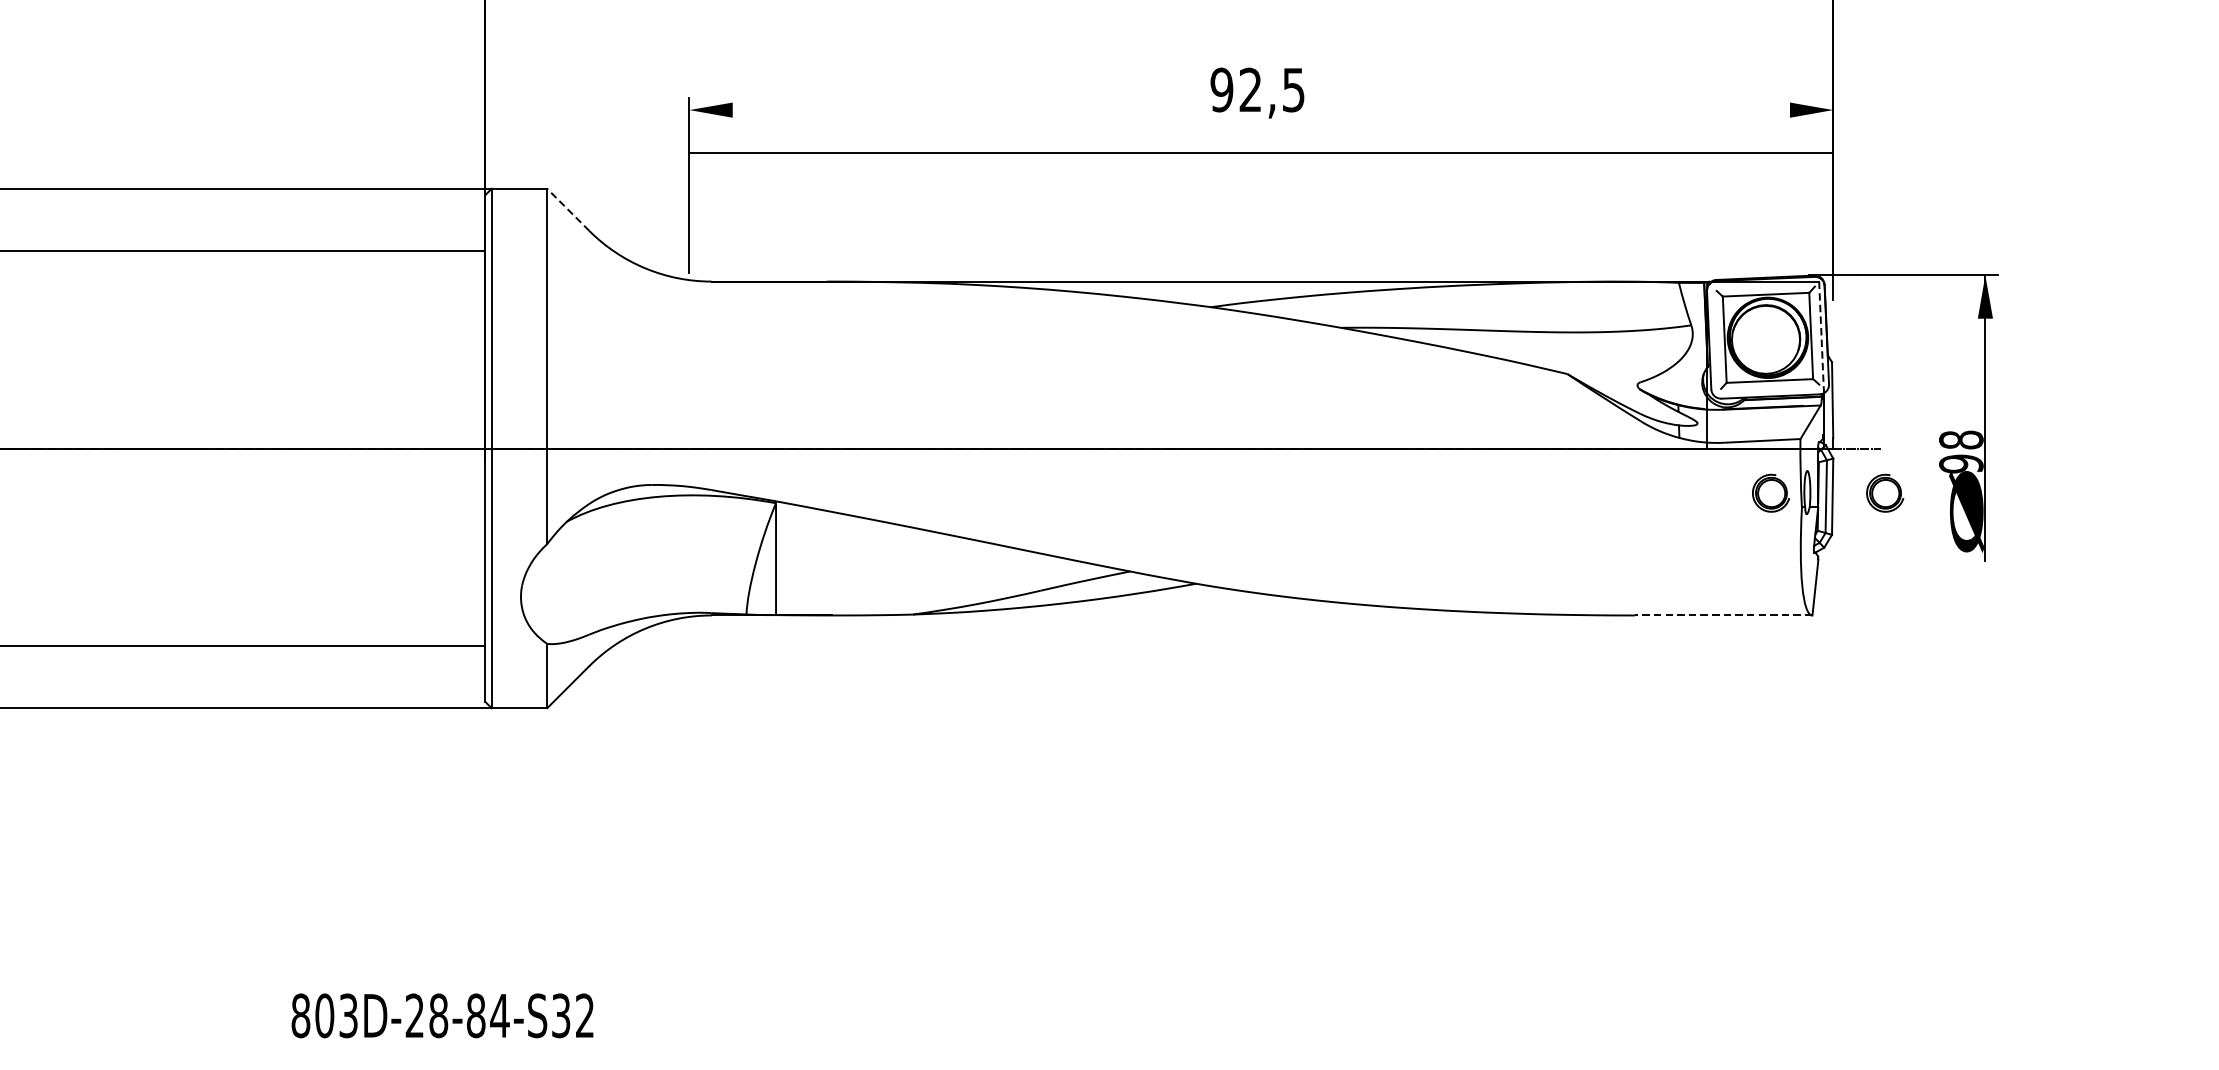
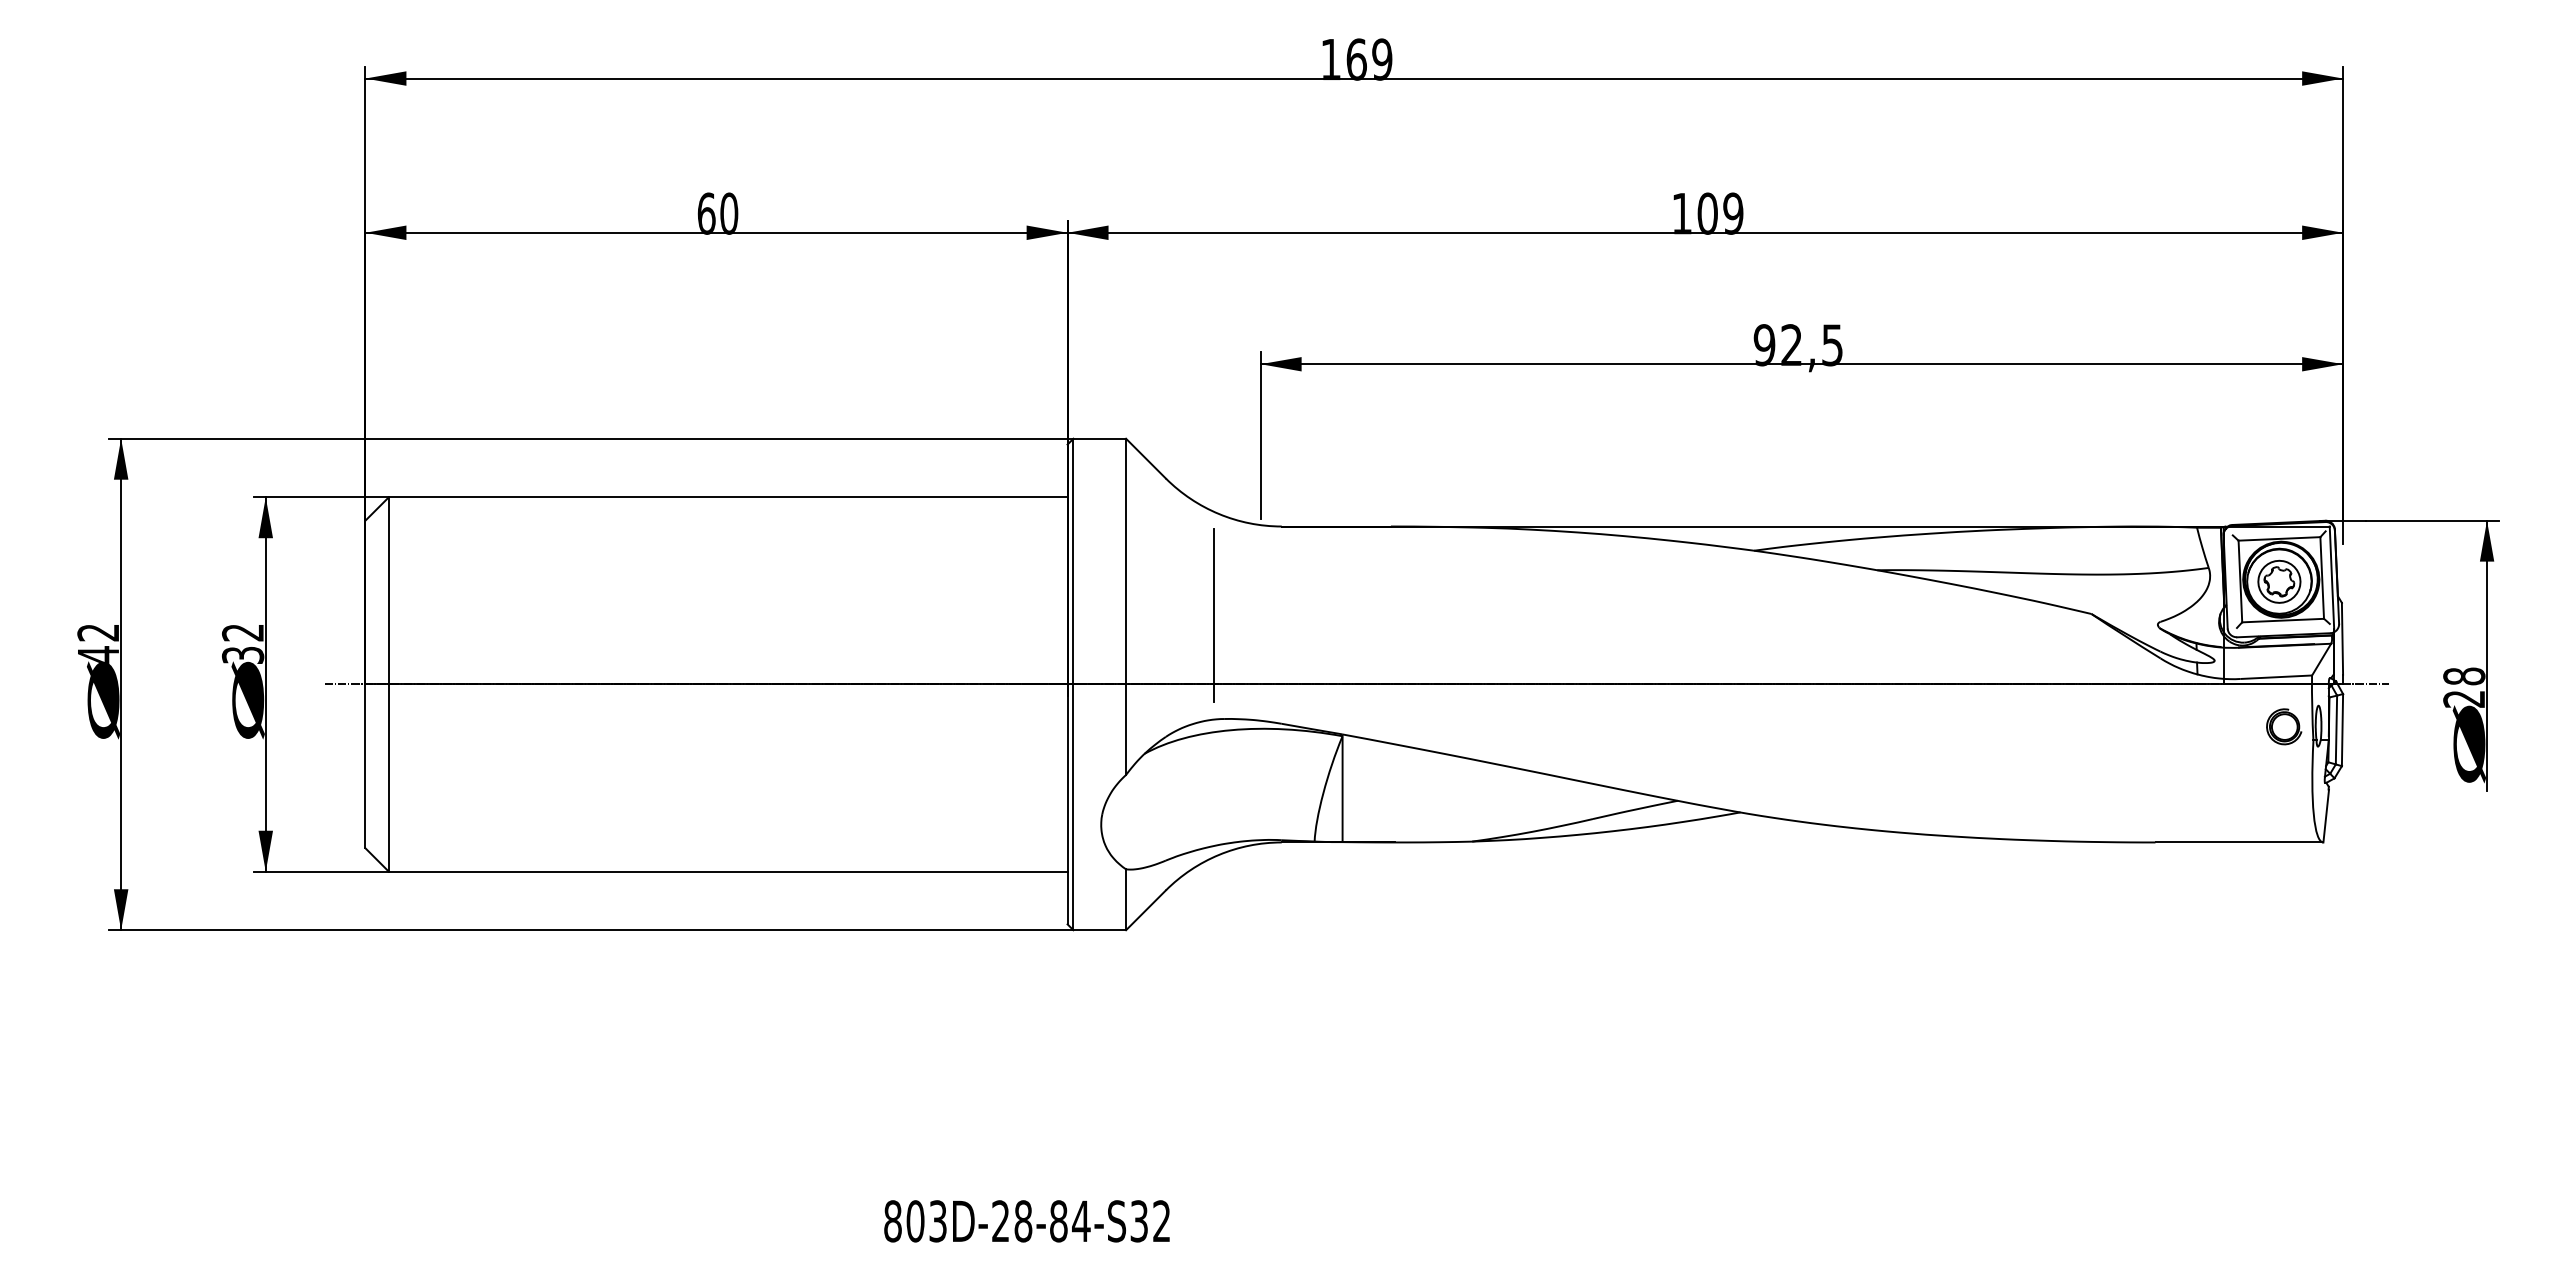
line: (1260, 153) -> (1801, 364), moved
line: (567, 209) -> (1145, 458), dashed -> solid
line: (1821, 335) -> (2331, 577), dashed -> solid
part: (1766, 339) -> (2279, 581), added
line: (639, 375) -> (1213, 615), added
text: (1961, 464) -> (2464, 699), 98 -> 28
part: (1885, 492) -> (2392, 726), removed
line: (1723, 615) -> (2239, 842), dashed -> solid

